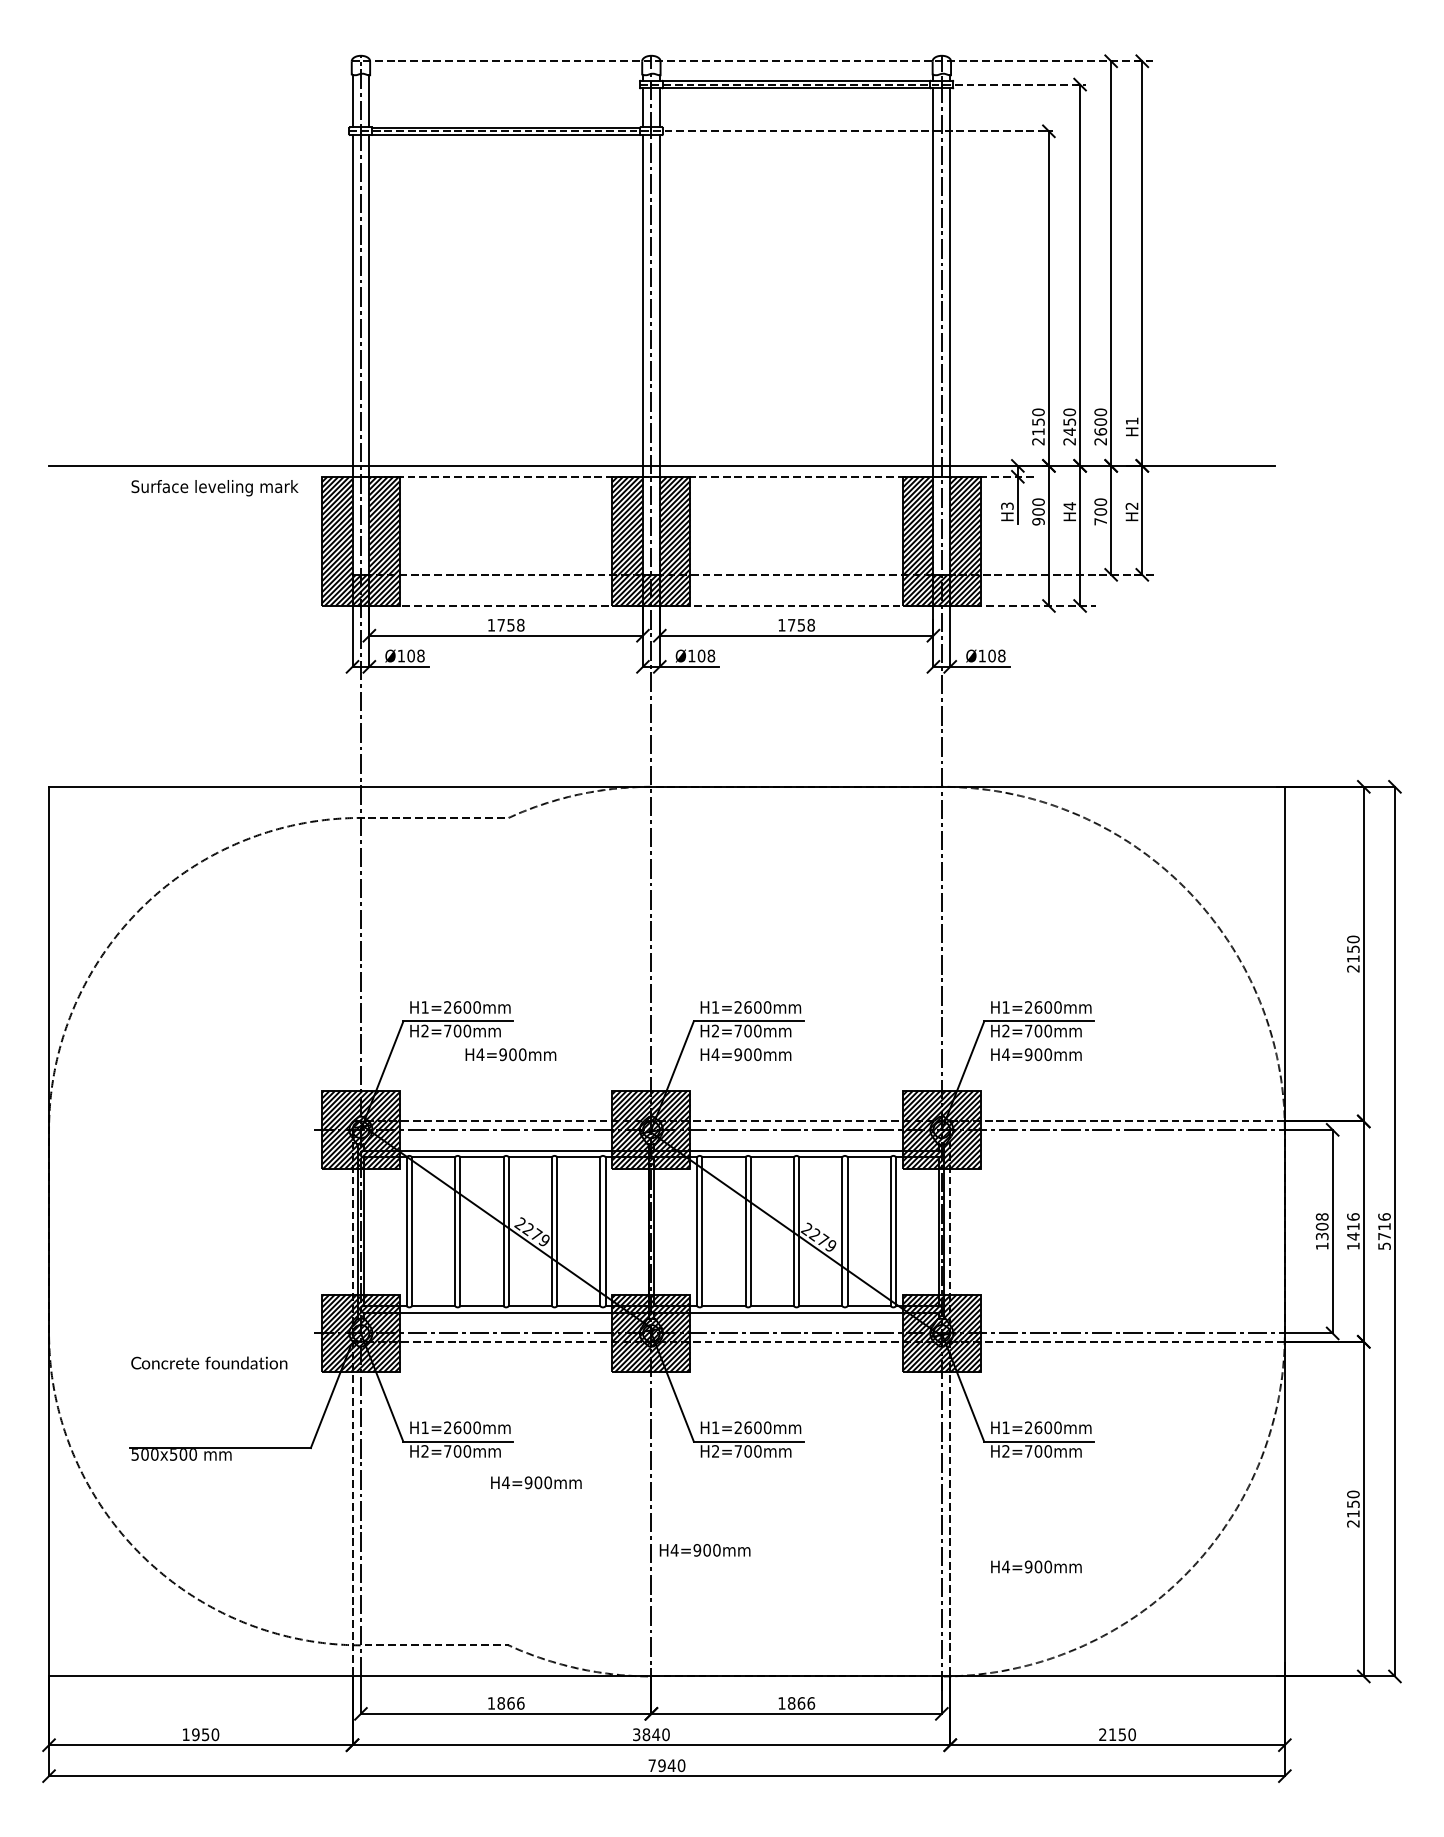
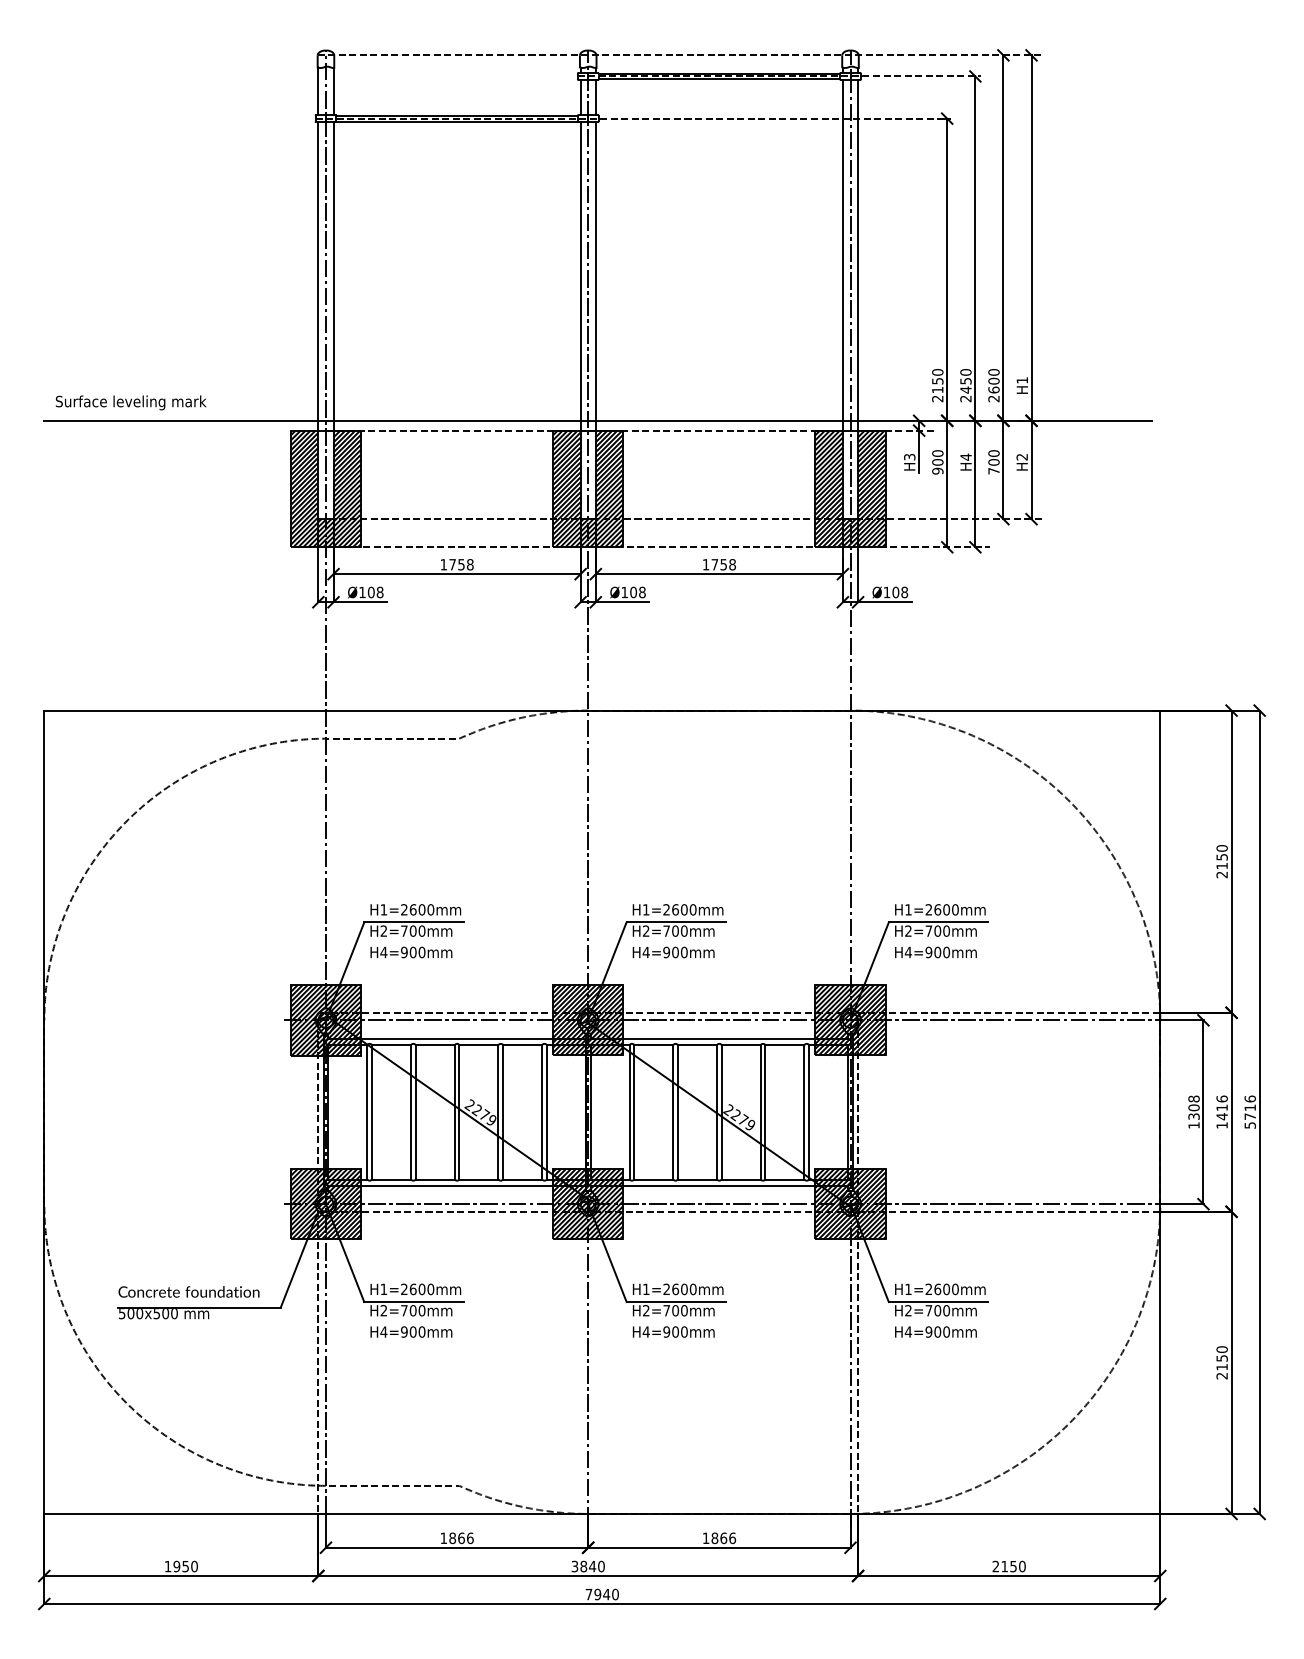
text: (215, 487) -> (131, 402), moved
text: (511, 1054) -> (411, 952), moved
text: (208, 1362) -> (188, 1291), moved
text: (536, 1482) -> (411, 1331), moved
text: (704, 1549) -> (673, 1331), moved
text: (1035, 1566) -> (935, 1331), moved

